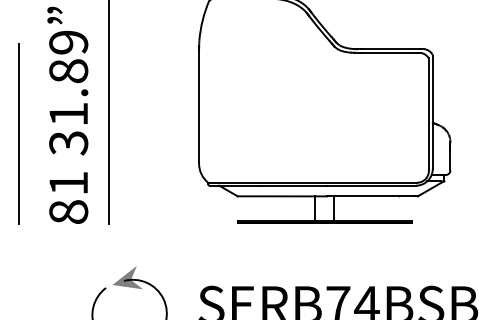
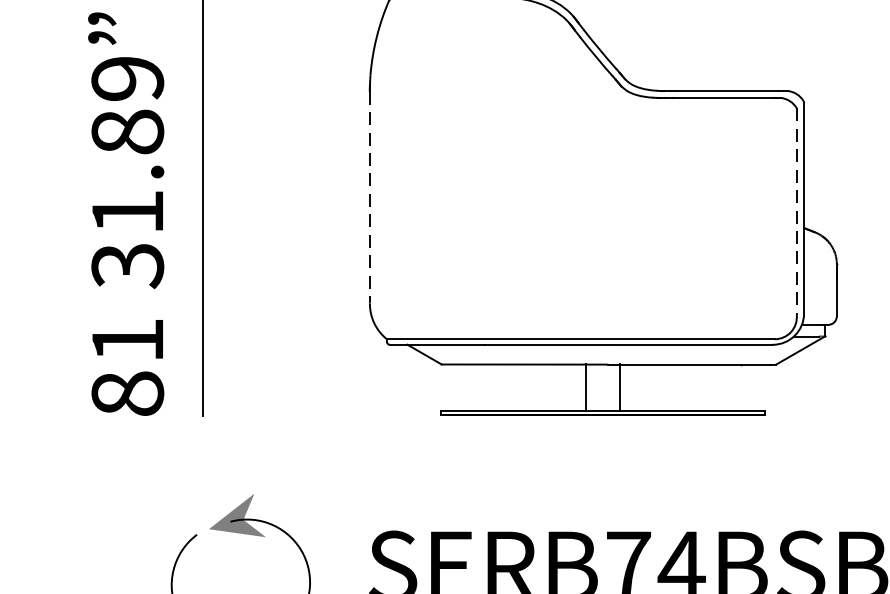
line: (199, 106) -> (370, 197), solid -> dashed
line: (428, 114) -> (796, 212), solid -> dashed
line: (19, 134) -> (36, 249), removed

